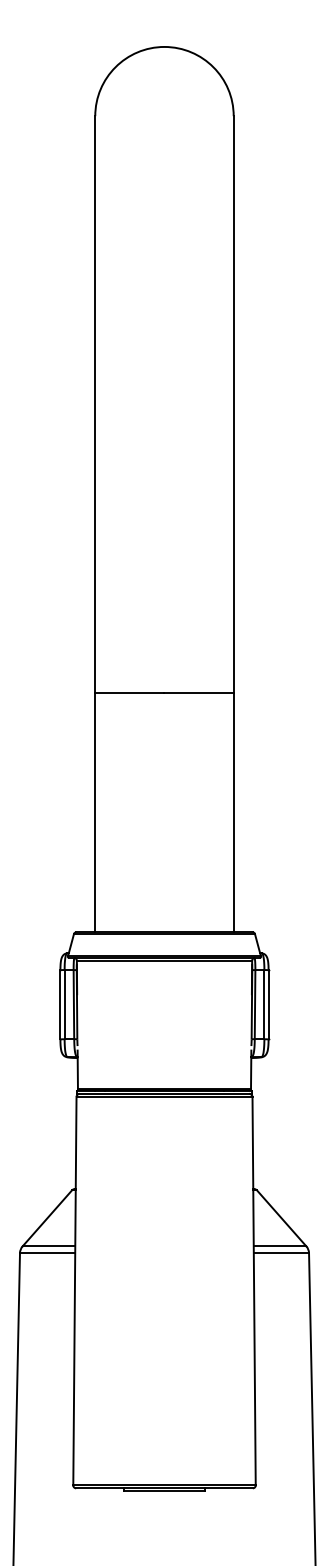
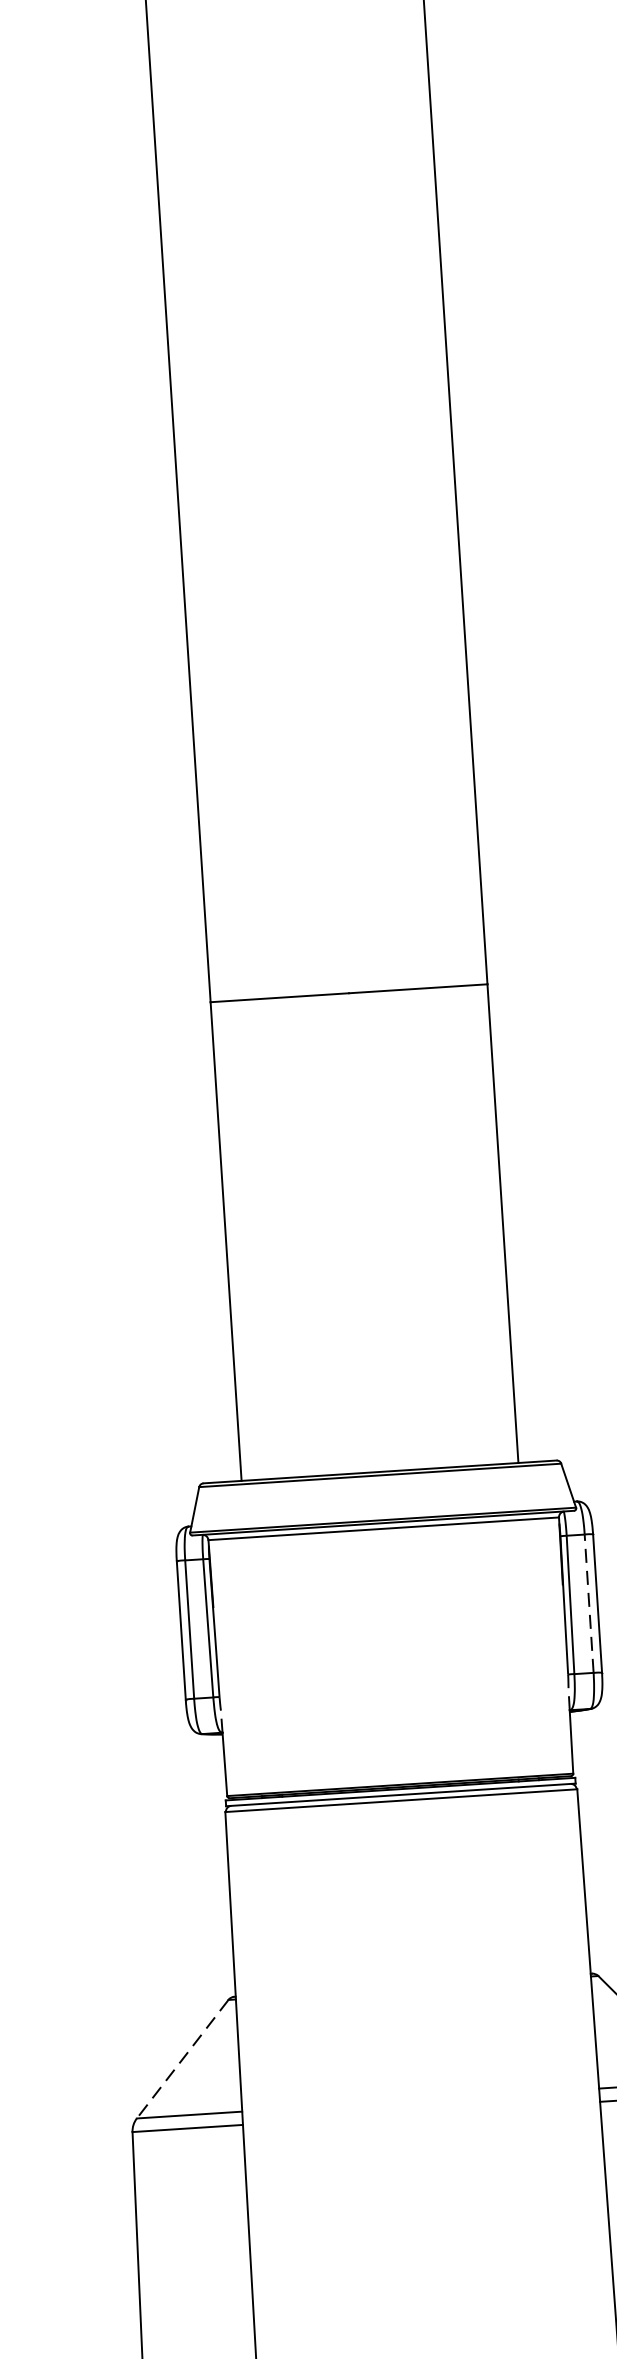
line: (264, 1004) -> (589, 1603), solid -> dashed
line: (46, 1218) -> (181, 2059), solid -> dashed

